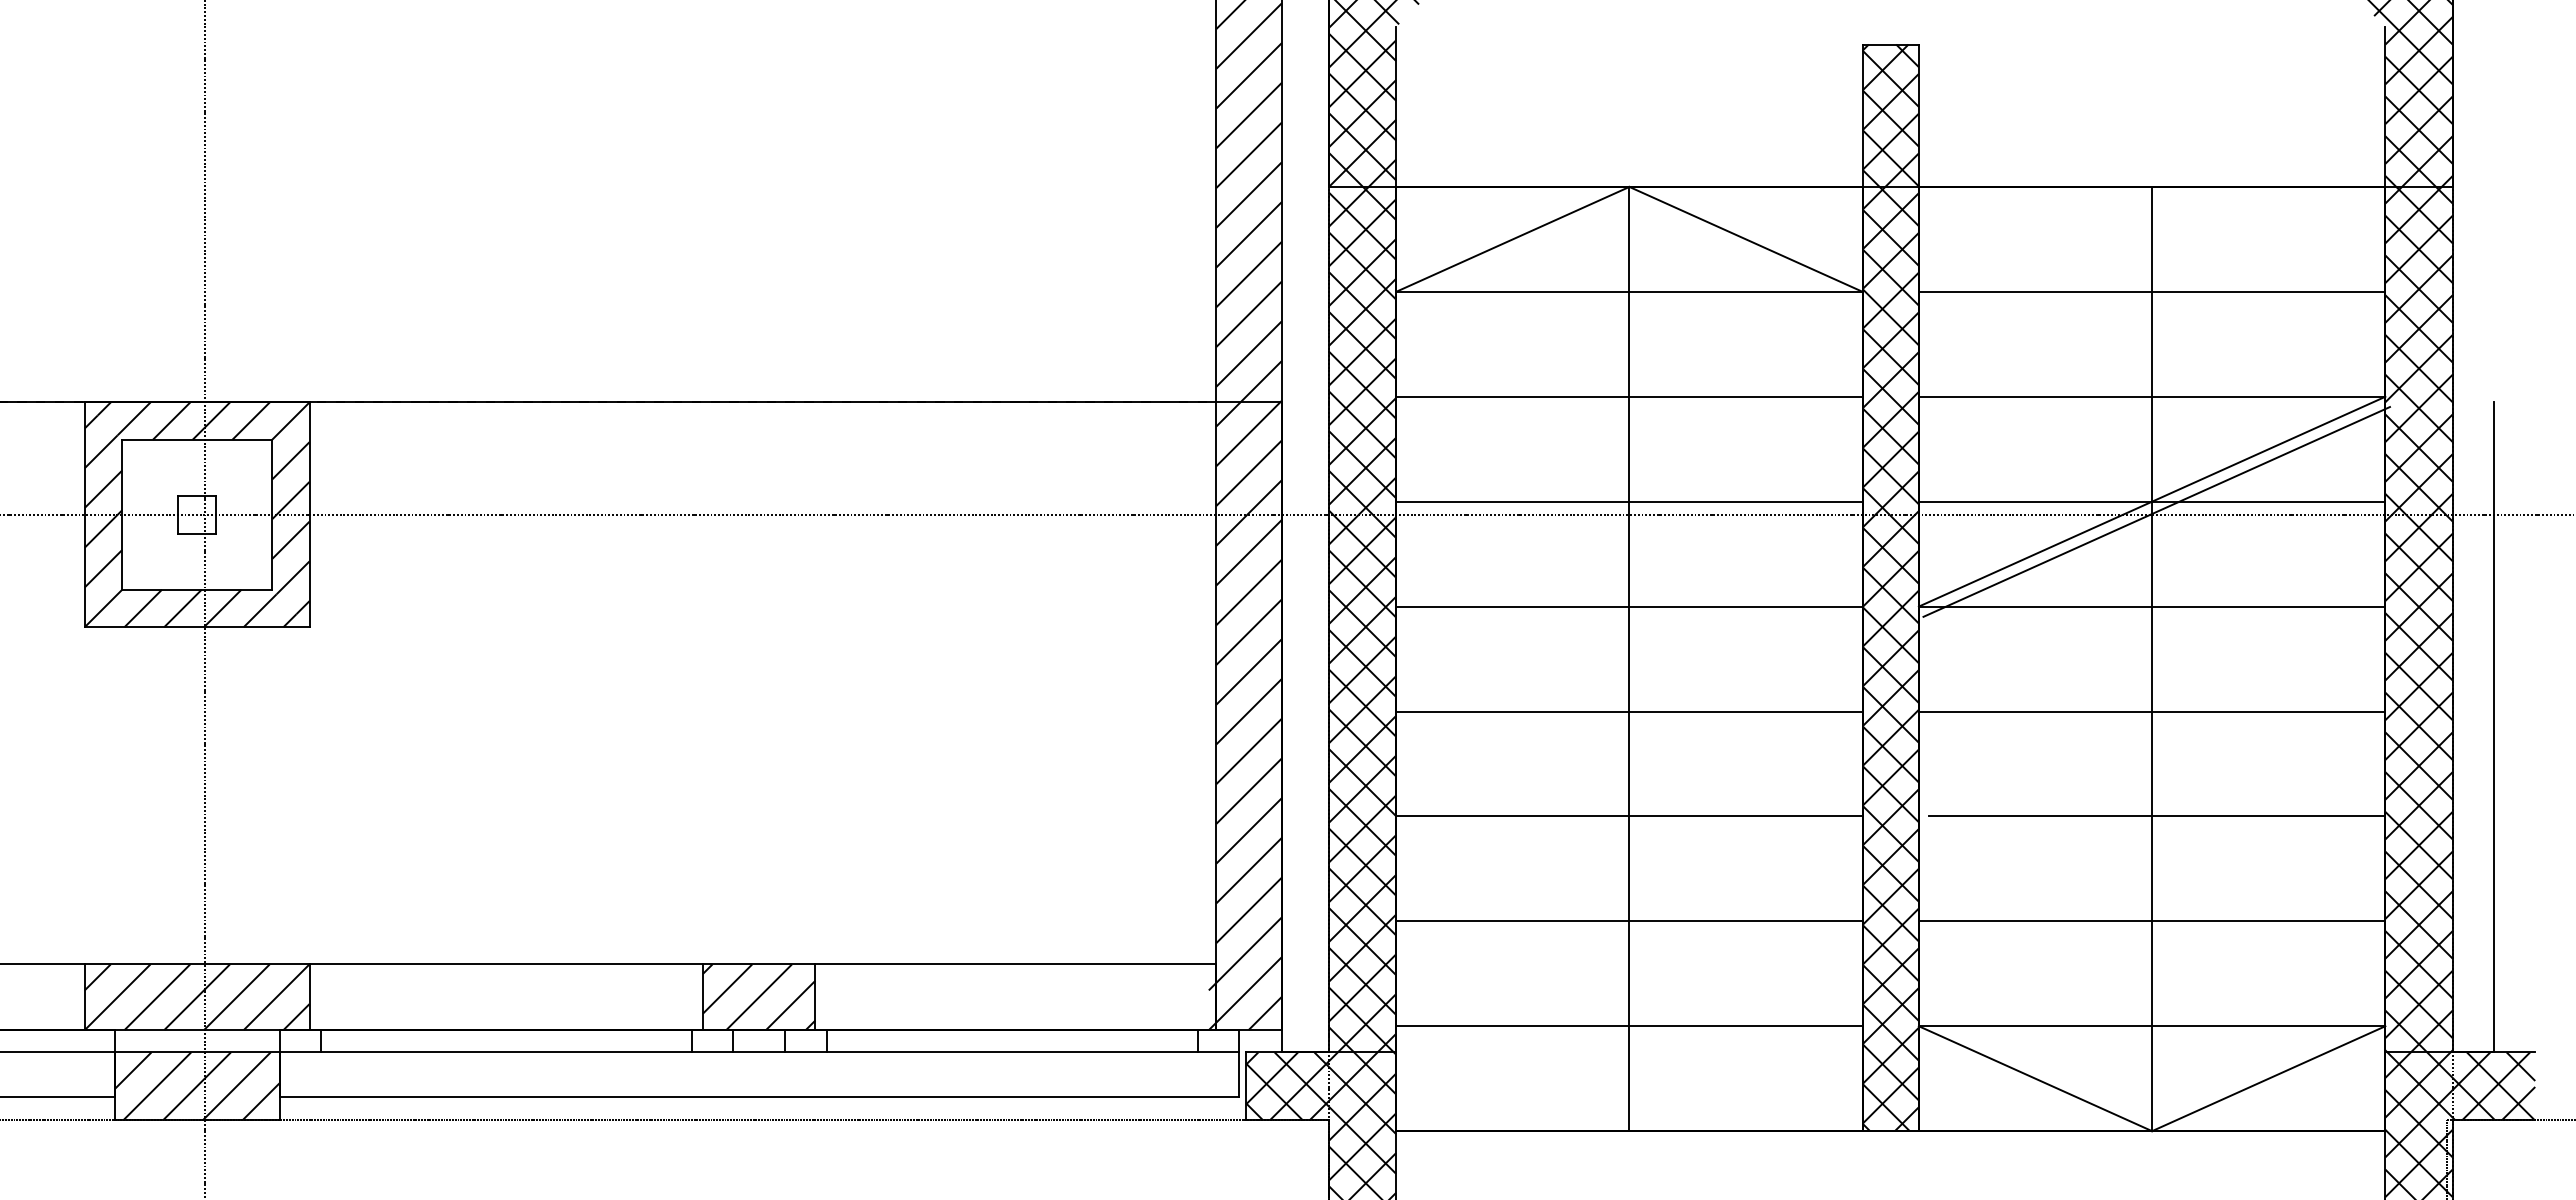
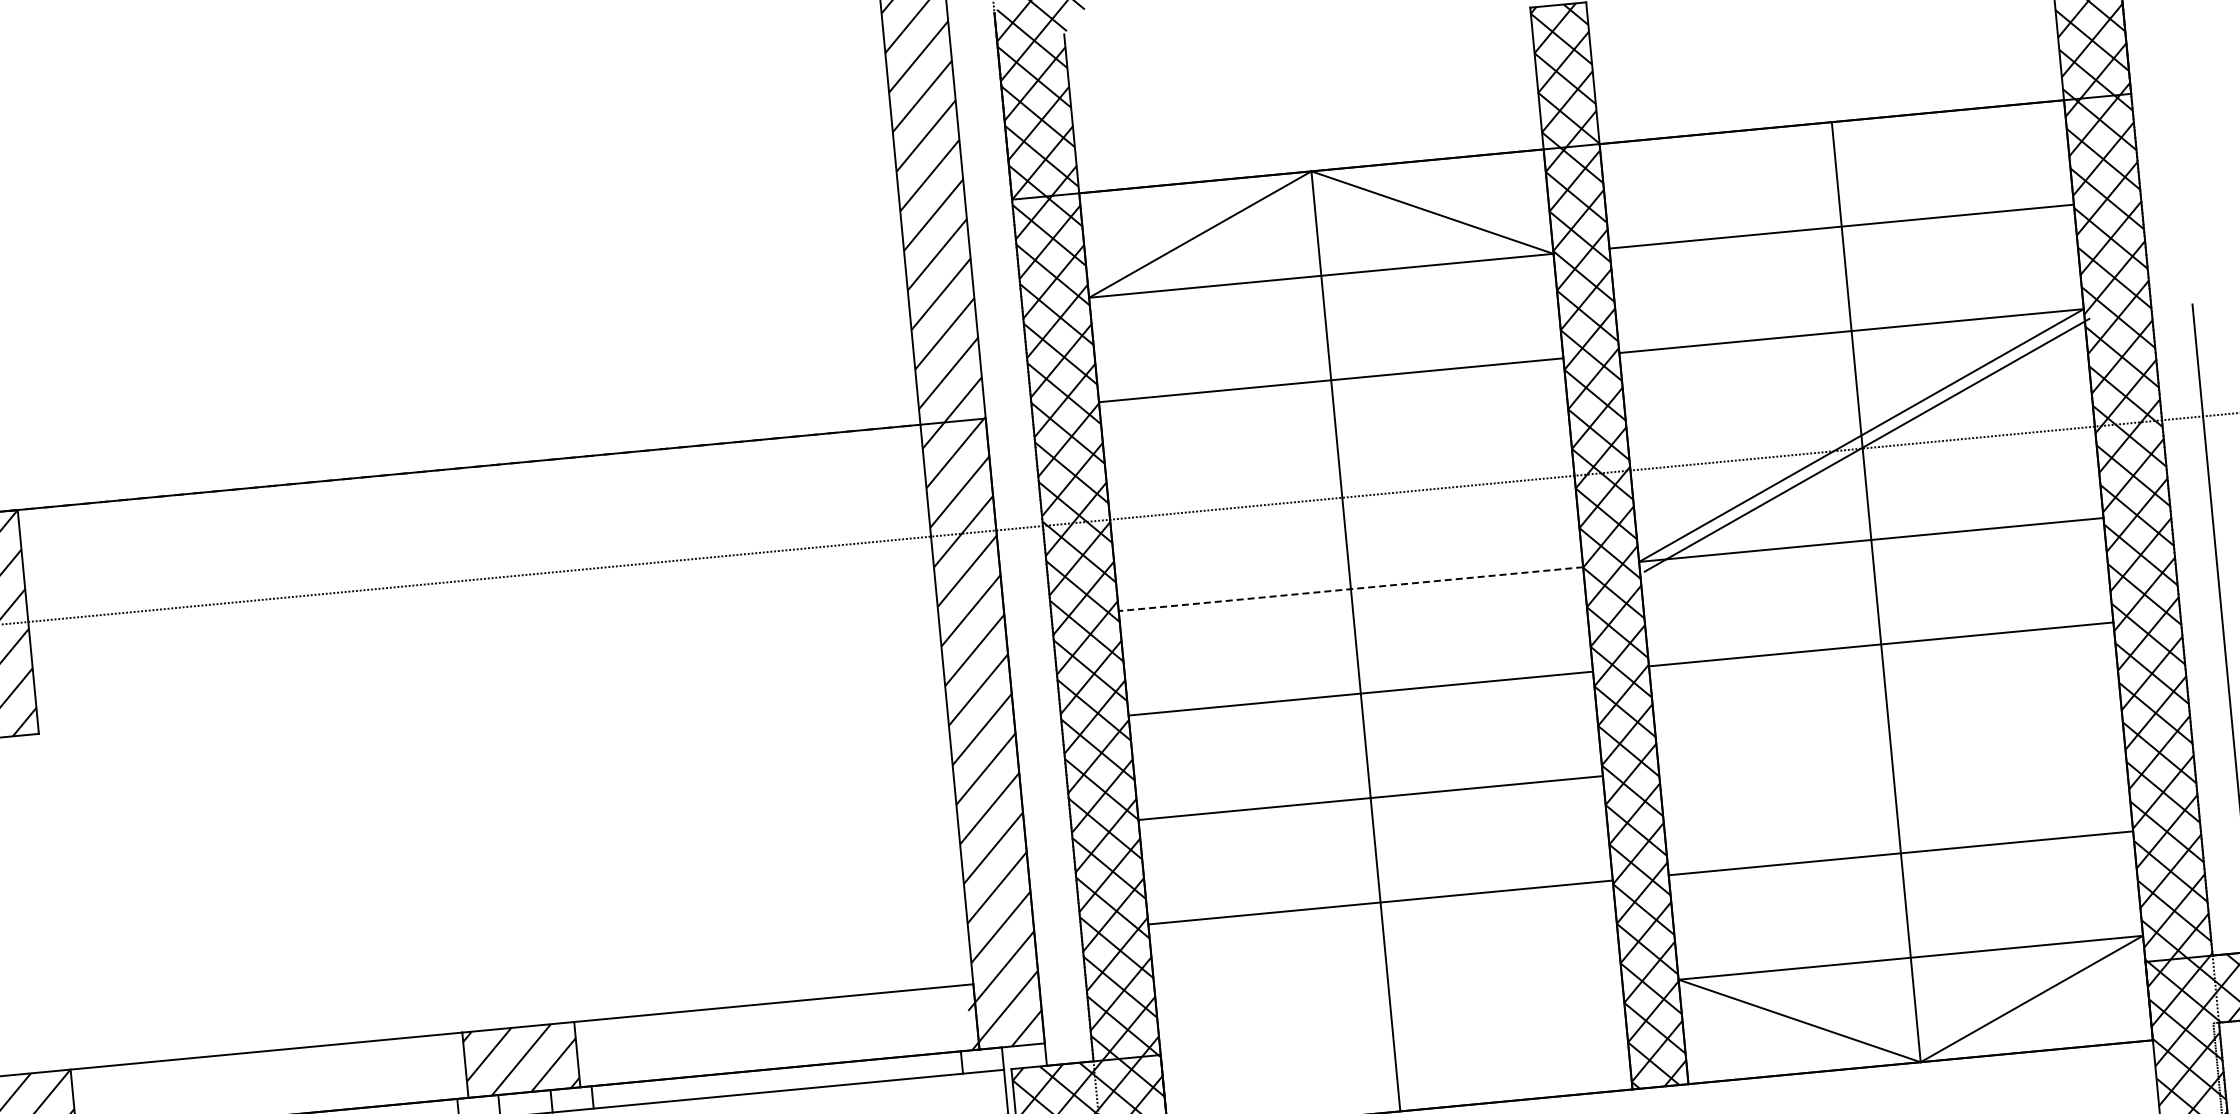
line: (1629, 501) -> (1341, 484), removed
line: (2151, 501) -> (1860, 435), removed
line: (1628, 606) -> (1350, 589), solid -> dashed
line: (2156, 816) -> (1895, 748), removed
line: (1629, 1026) -> (1390, 1007), removed

